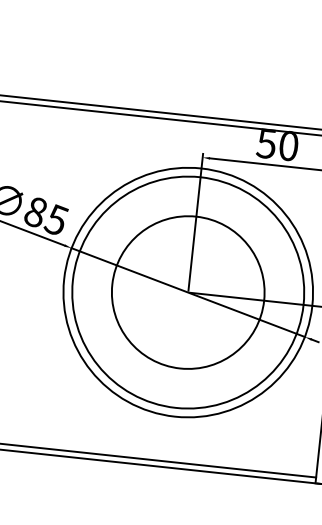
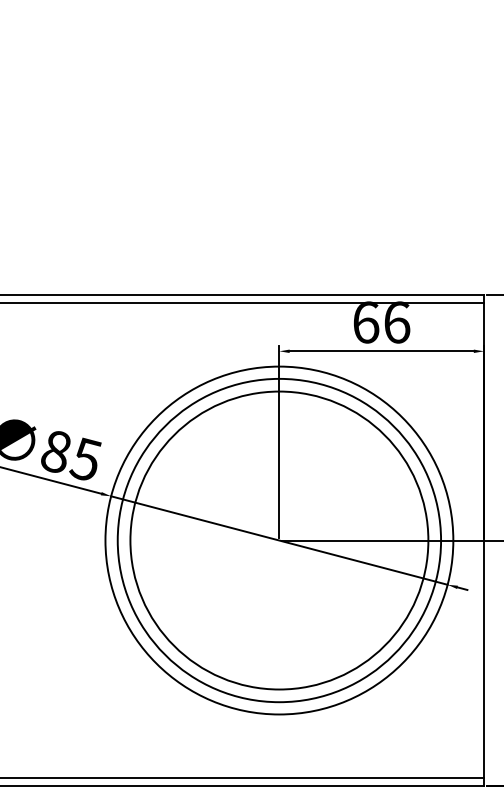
text: (277, 144) -> (381, 322), 50 -> 66
circle: (188, 292) -> (279, 540), size x1.4

